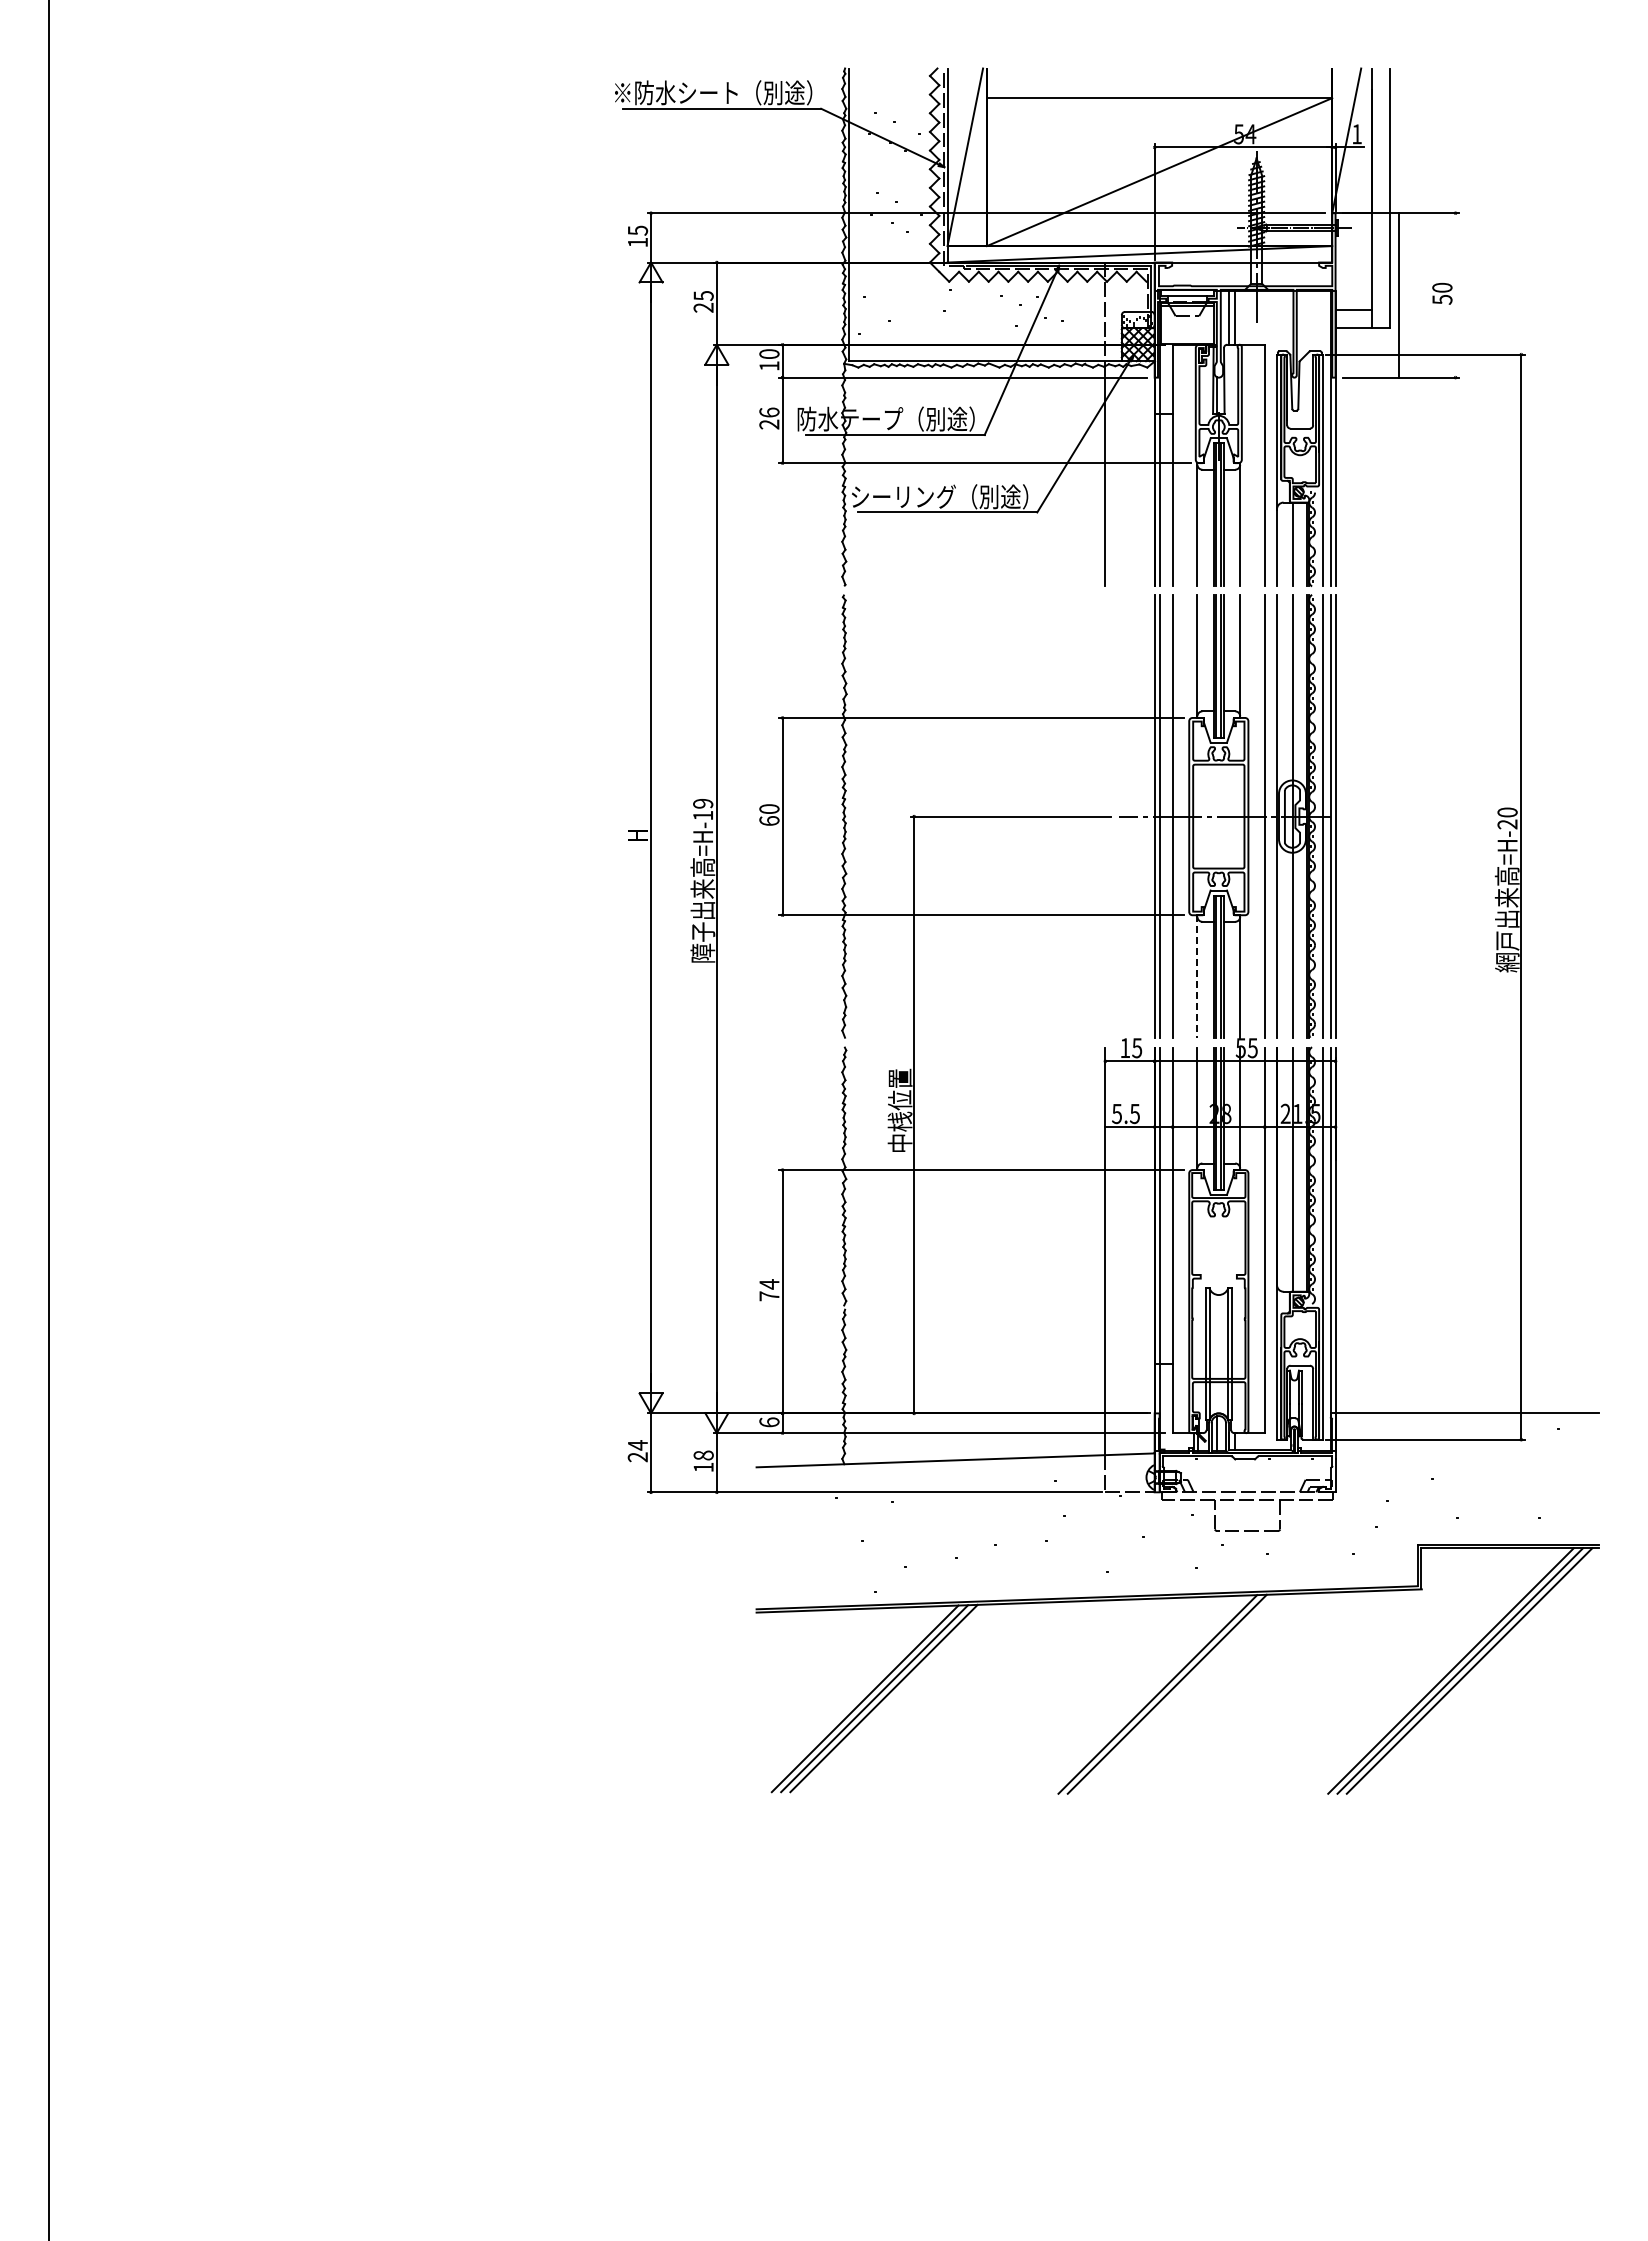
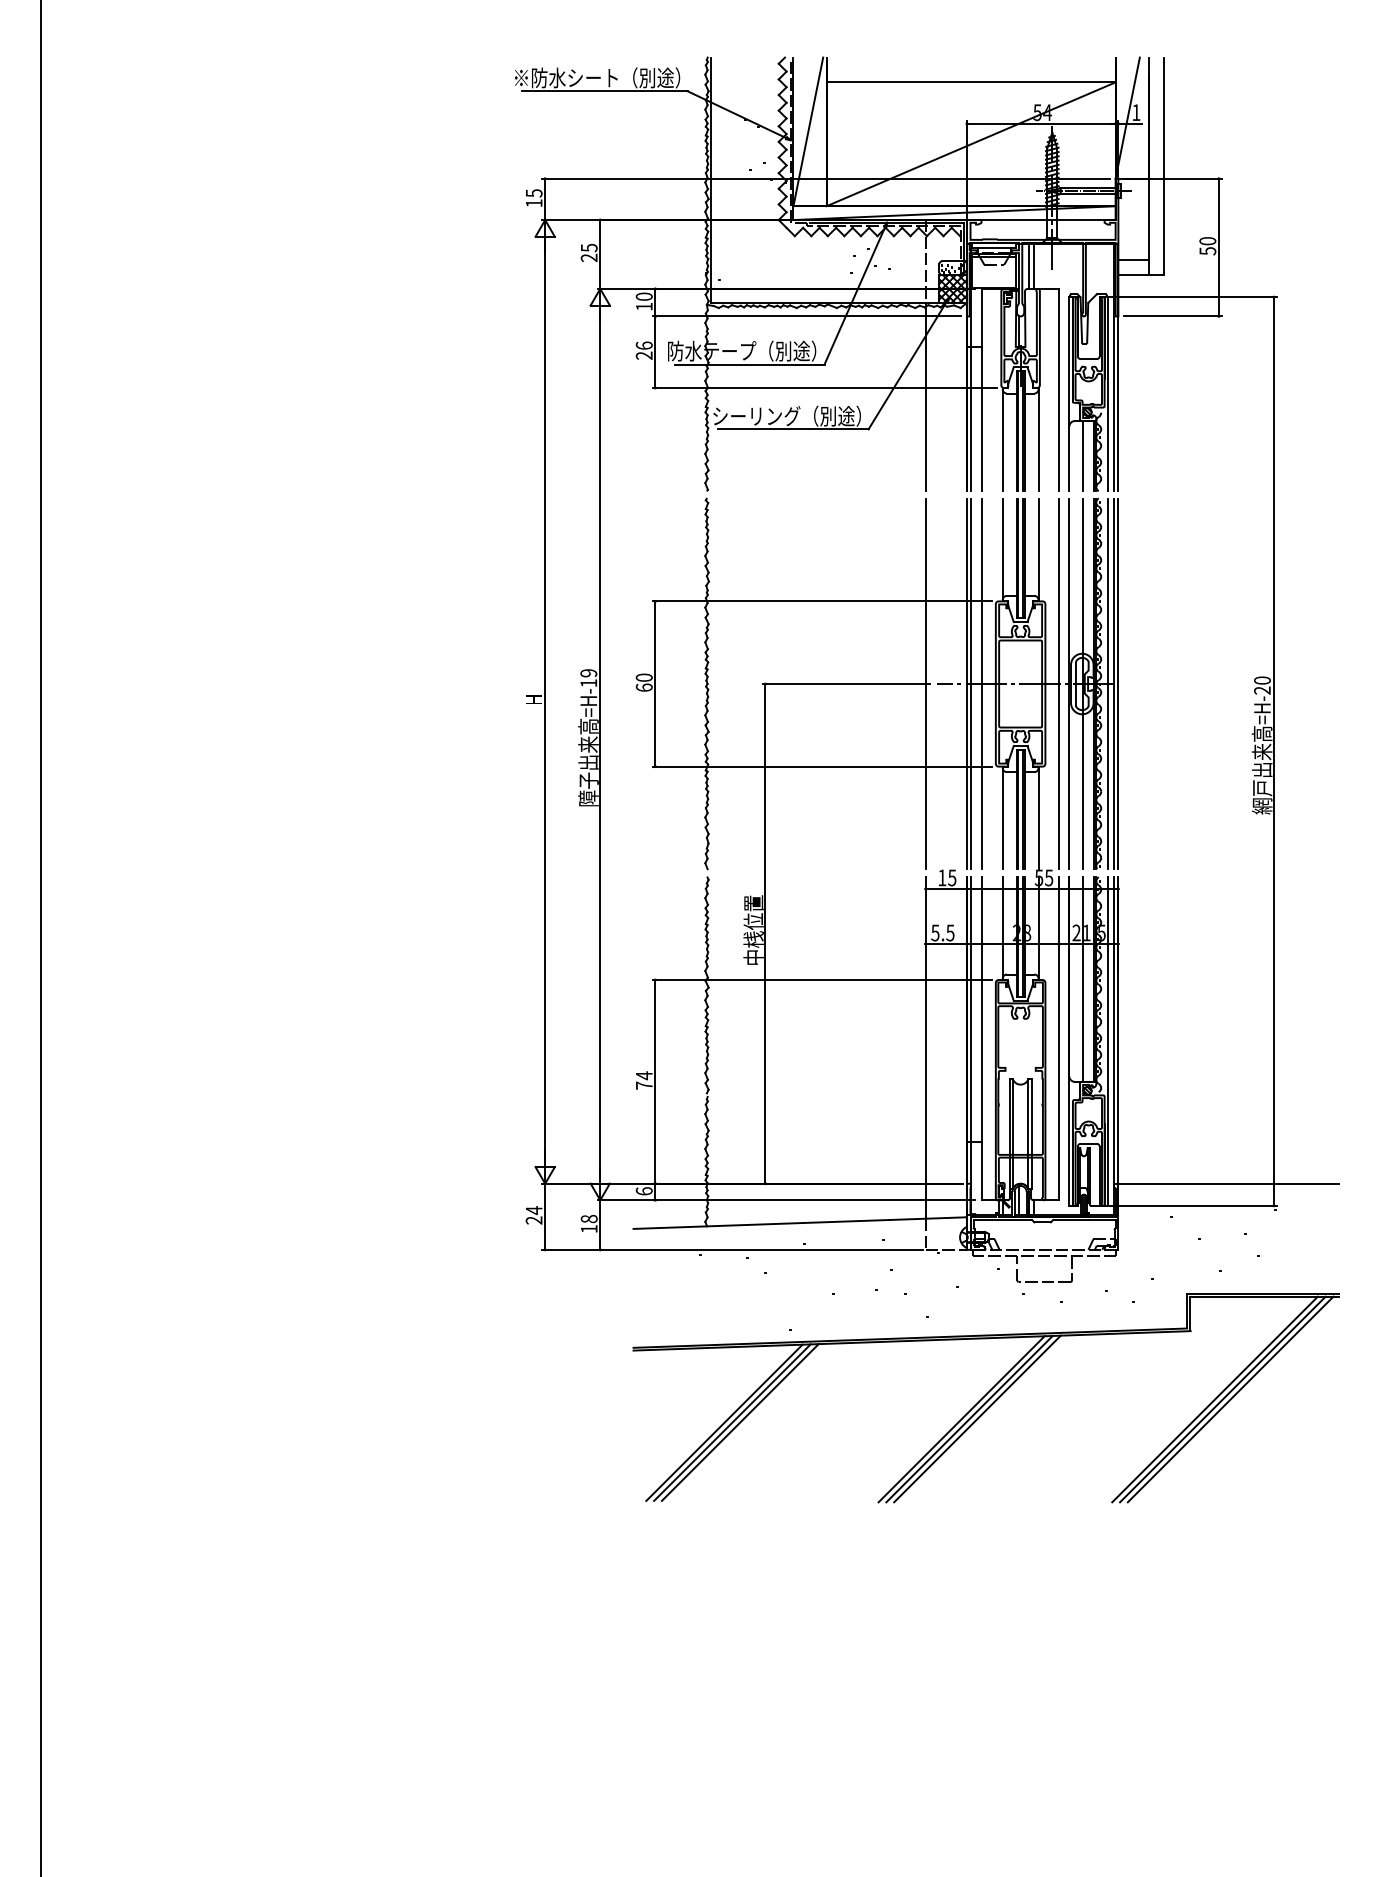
line: (1398, 295) -> (1218, 247), moved
line: (1105, 816) -> (925, 683), added
line: (1197, 976) -> (1002, 817), dashed -> solid
line: (1148, 1694) -> (961, 1419), added

